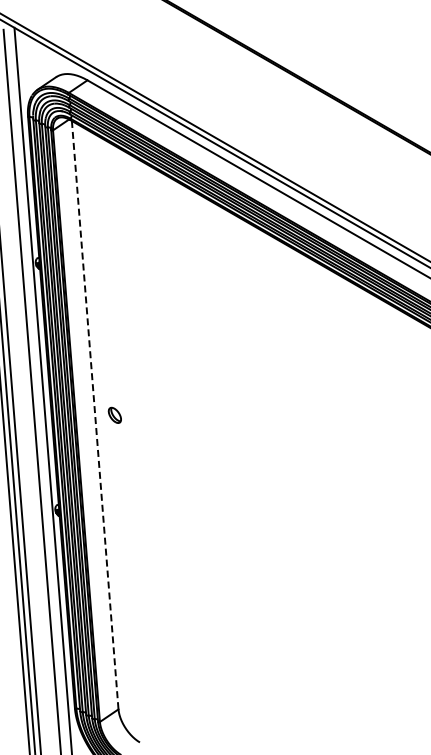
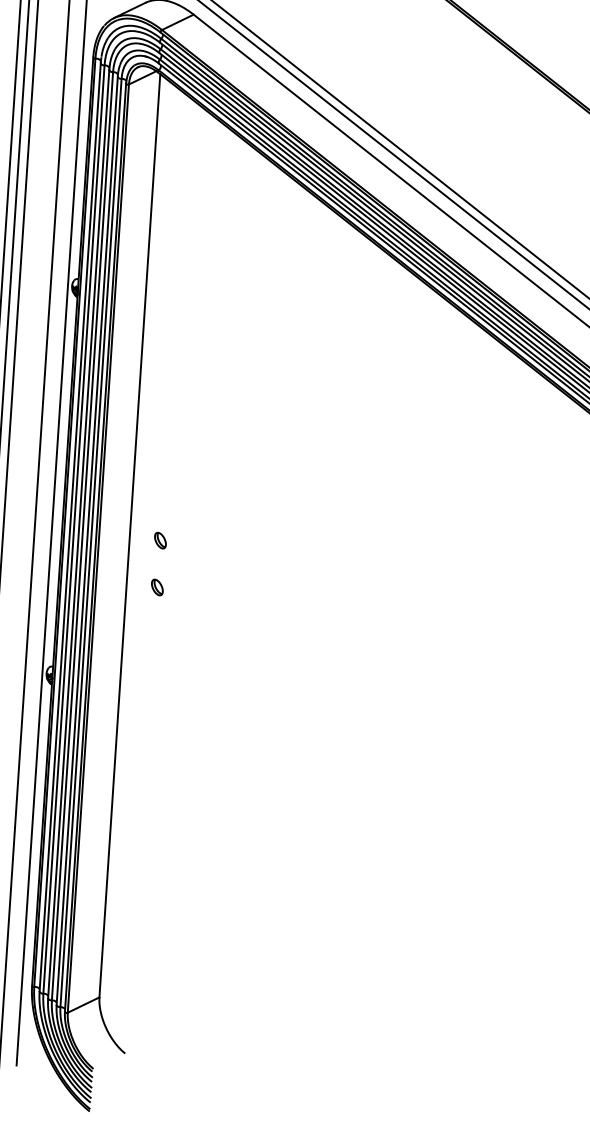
line: (95, 415) -> (130, 536), dashed -> solid
part: (114, 415) -> (159, 540), size x0.62
part: (117, 444) -> (157, 586), added

